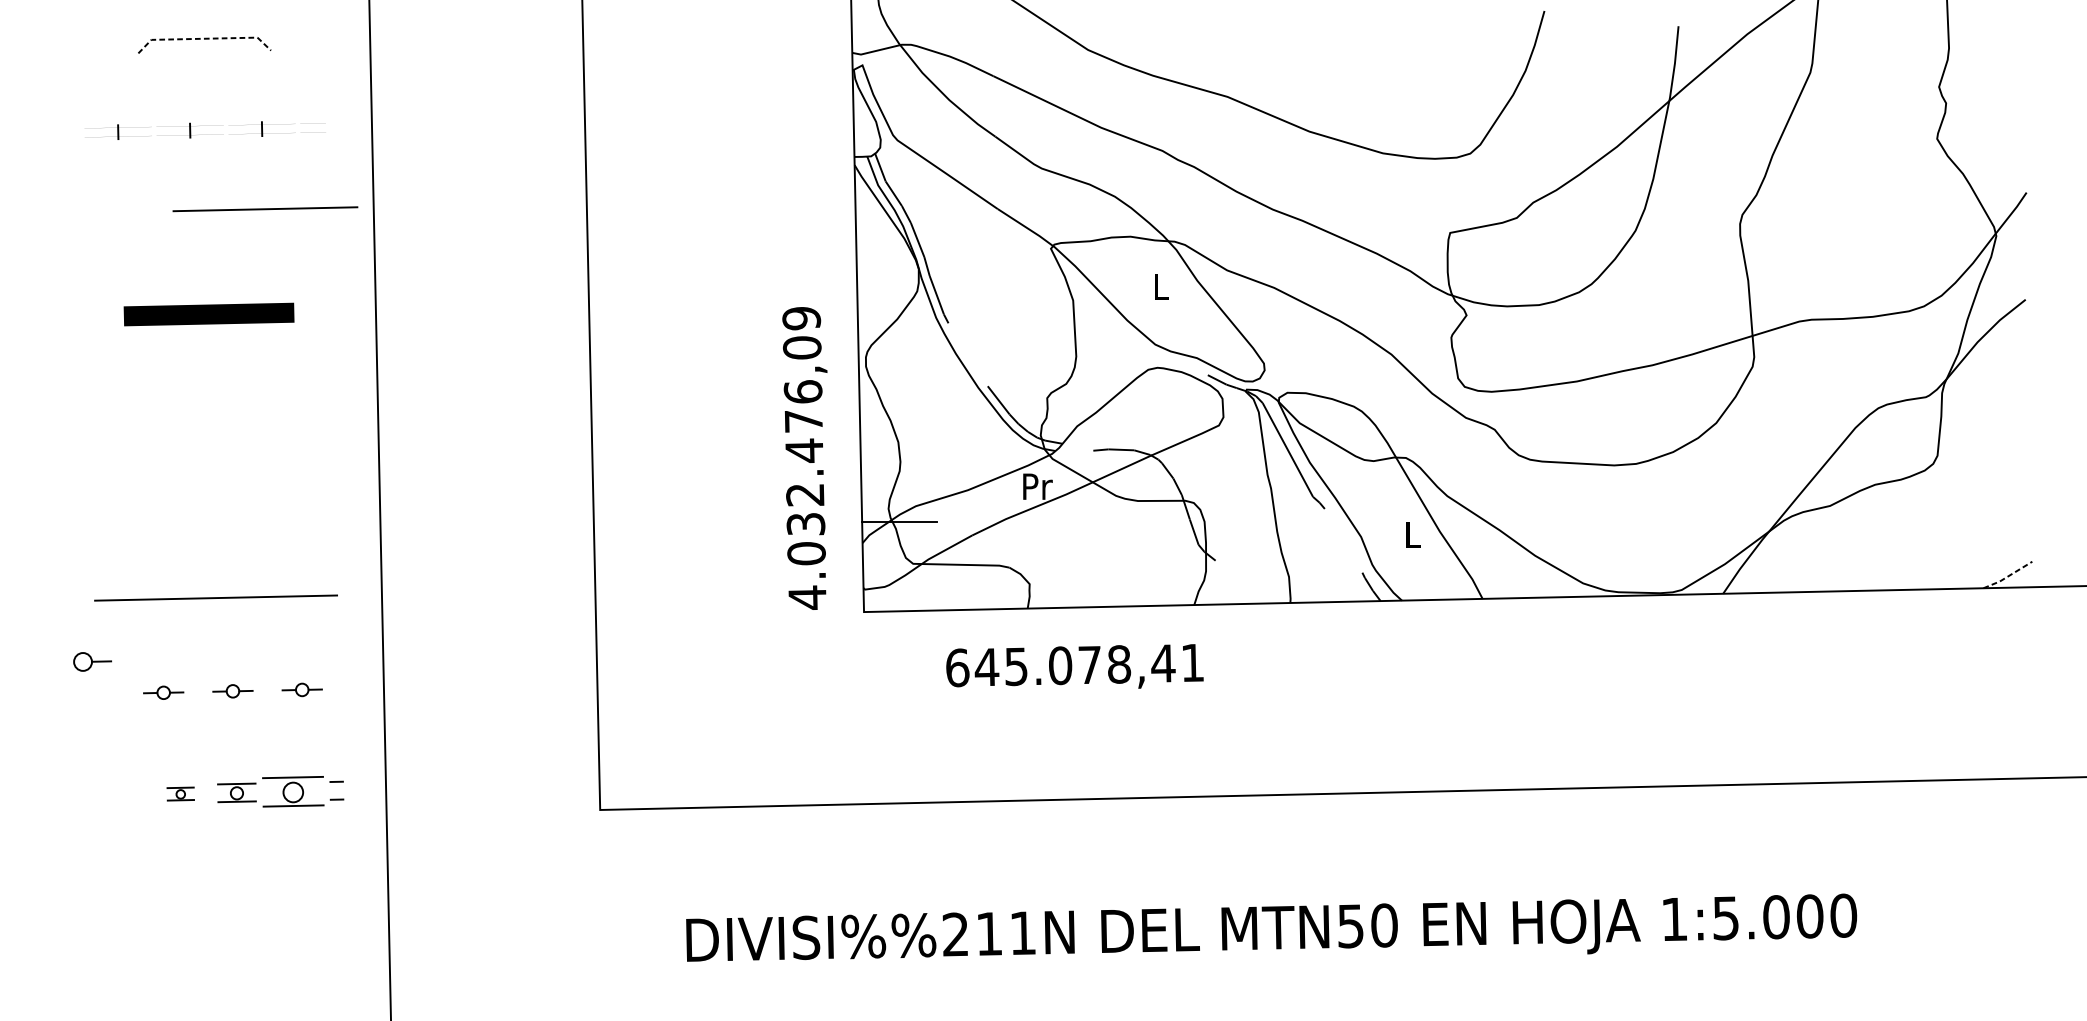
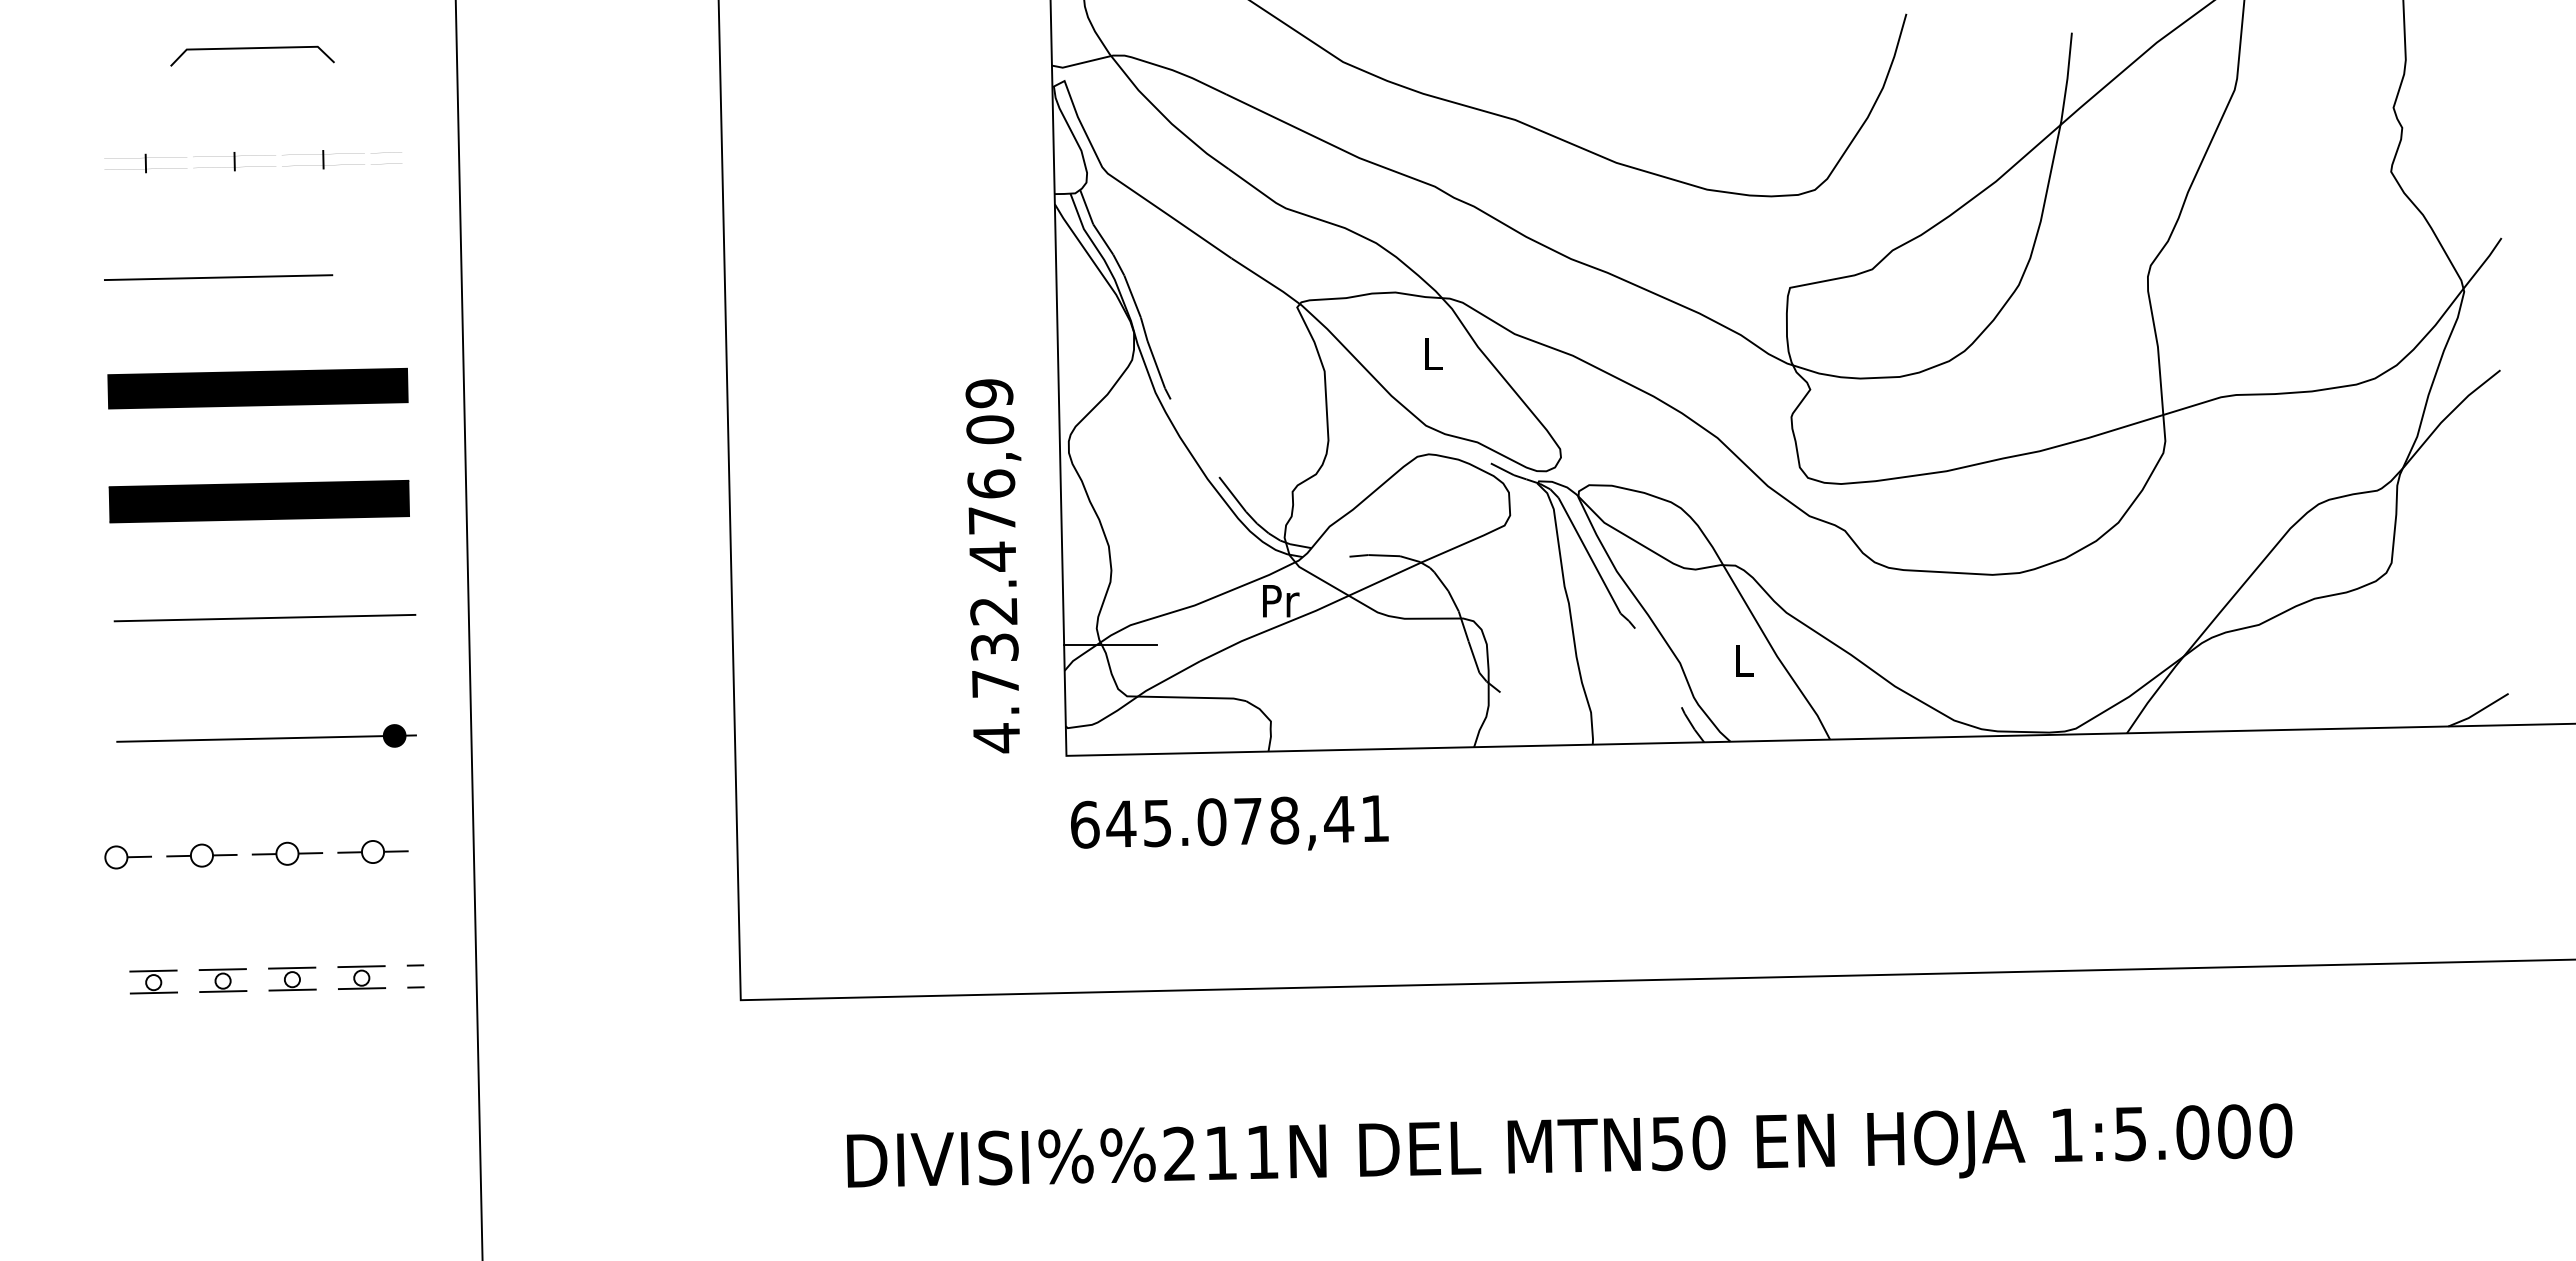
line: (204, 39) -> (252, 48), dashed -> solid
line: (265, 209) -> (218, 277), moved
part: (208, 314) -> (257, 388), size x1.43
part: (209, 405) -> (258, 501), added
line: (214, 499) -> (264, 617), added
text: (806, 553) -> (995, 683), 4.032.476,09 -> 4.732.476,09
line: (2007, 576) -> (2478, 711), dashed -> solid
fill: (319, 595) -> (394, 735), added
part: (92, 661) -> (127, 857), moved
text: (1074, 666) -> (1229, 822), moved
part: (301, 689) -> (372, 851), size x1.43
part: (232, 691) -> (287, 853), size x1.43
part: (163, 692) -> (201, 855), size x1.43
part: (292, 791) -> (361, 977), size x0.62
part: (124, 794) -> (153, 981), added
part: (180, 794) -> (222, 980), size x1.43

